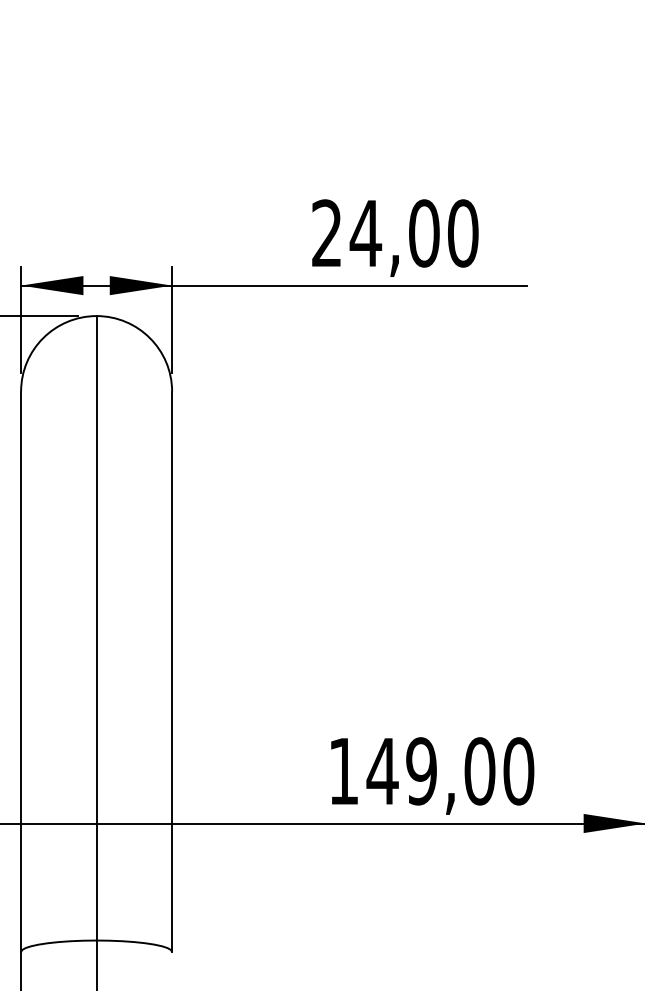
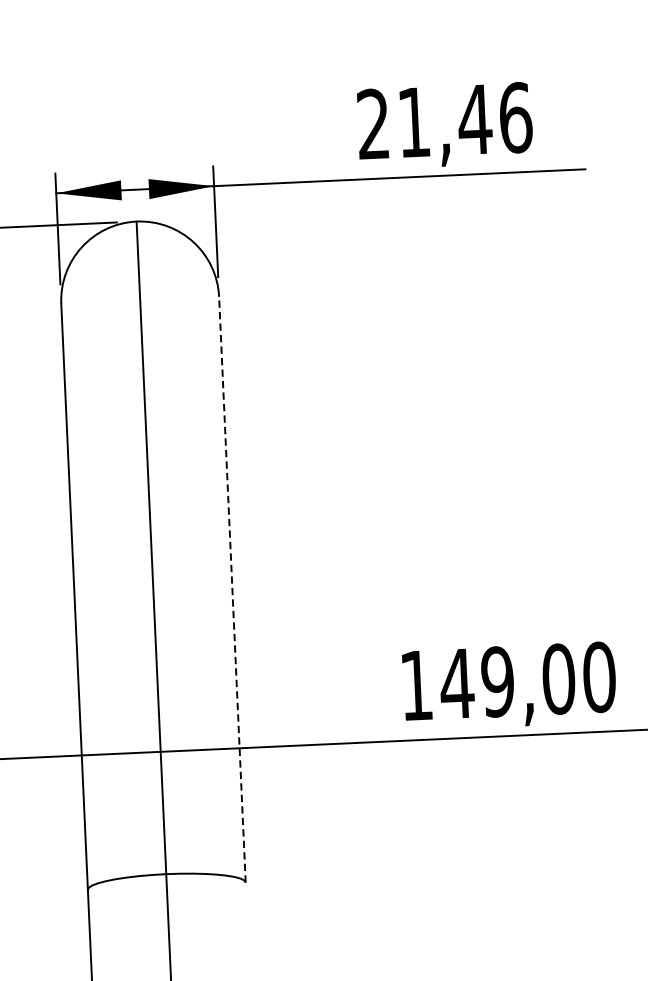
text: (413, 233) -> (463, 120), 24,00 -> 21,46
line: (172, 671) -> (232, 589), solid -> dashed

